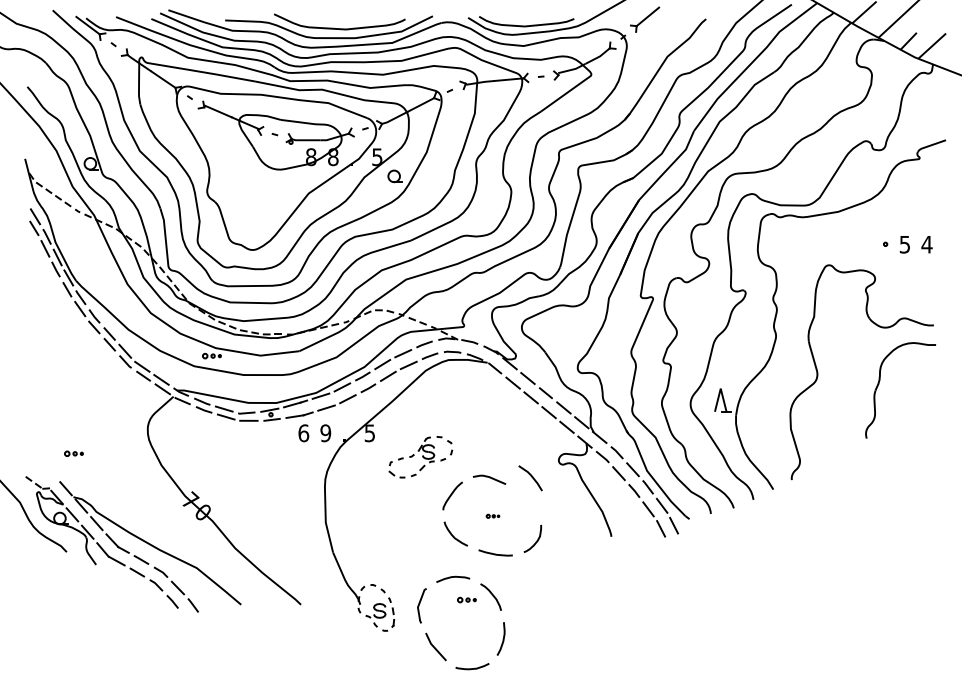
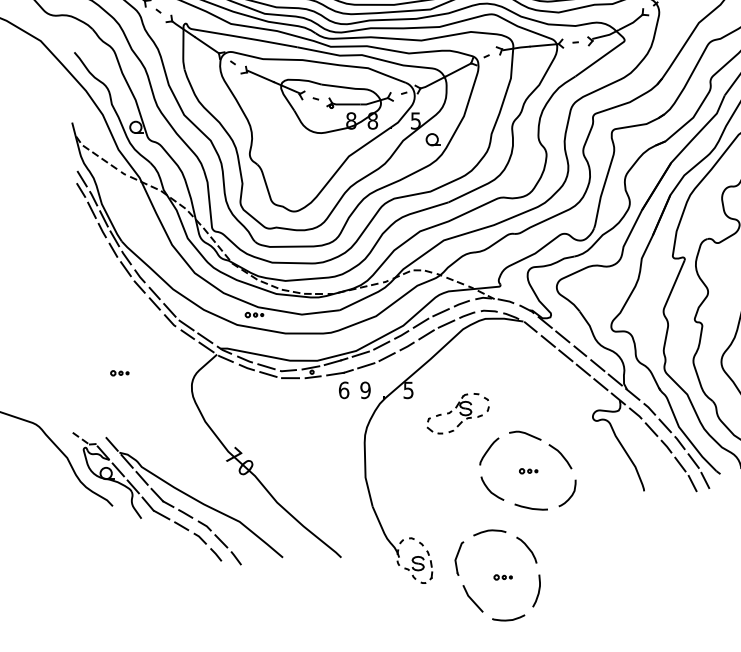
part: (73, 453) -> (119, 372), moved
line: (531, 477) -> (561, 455), moved
part: (492, 516) -> (528, 471), size x1.43
part: (466, 599) -> (502, 576), moved

